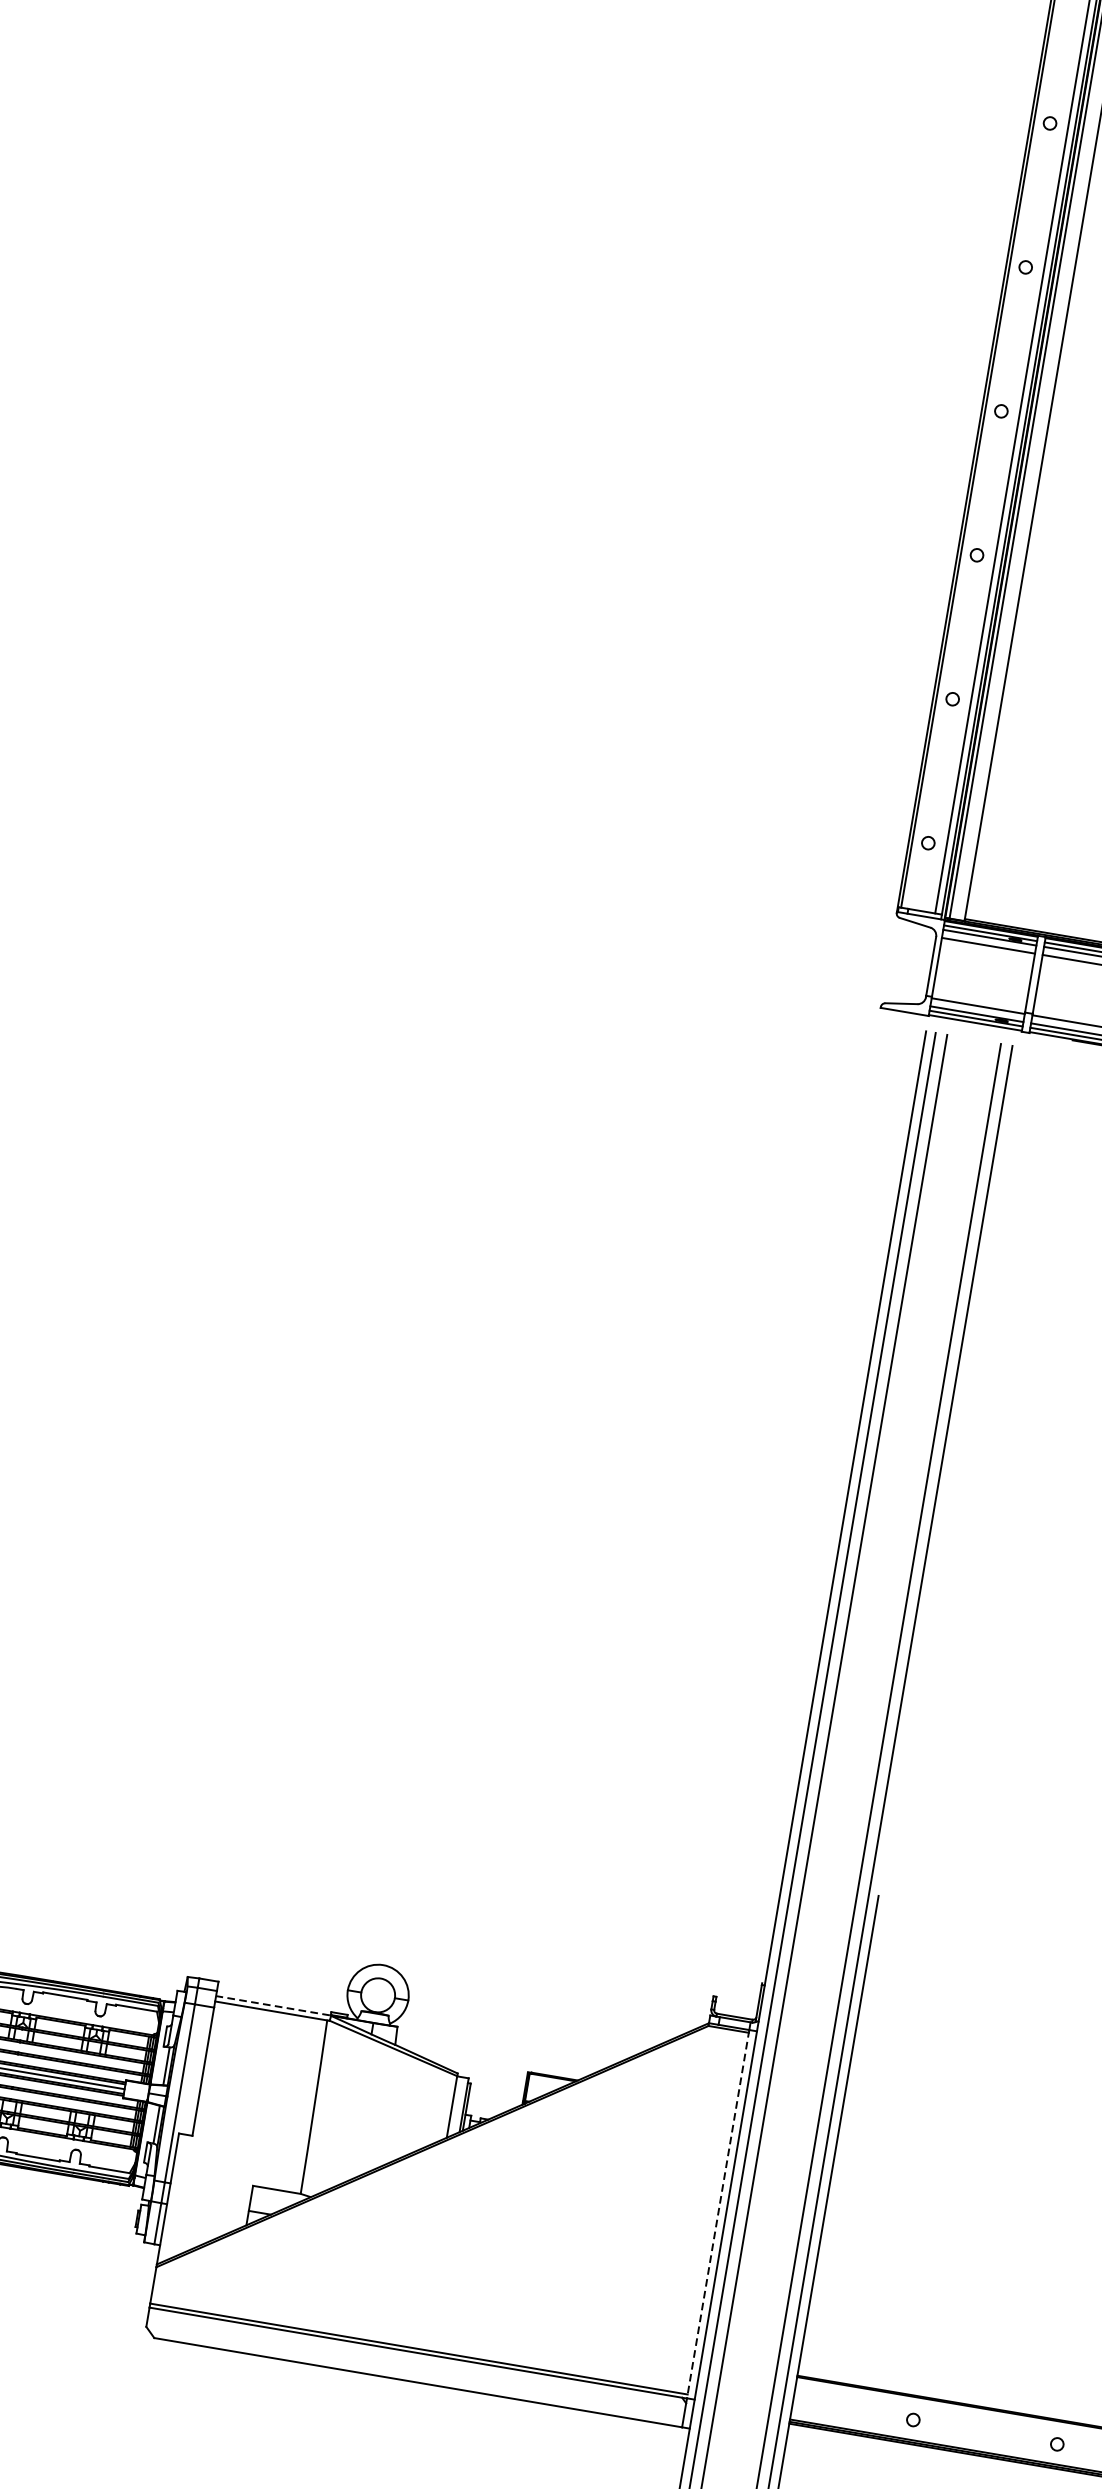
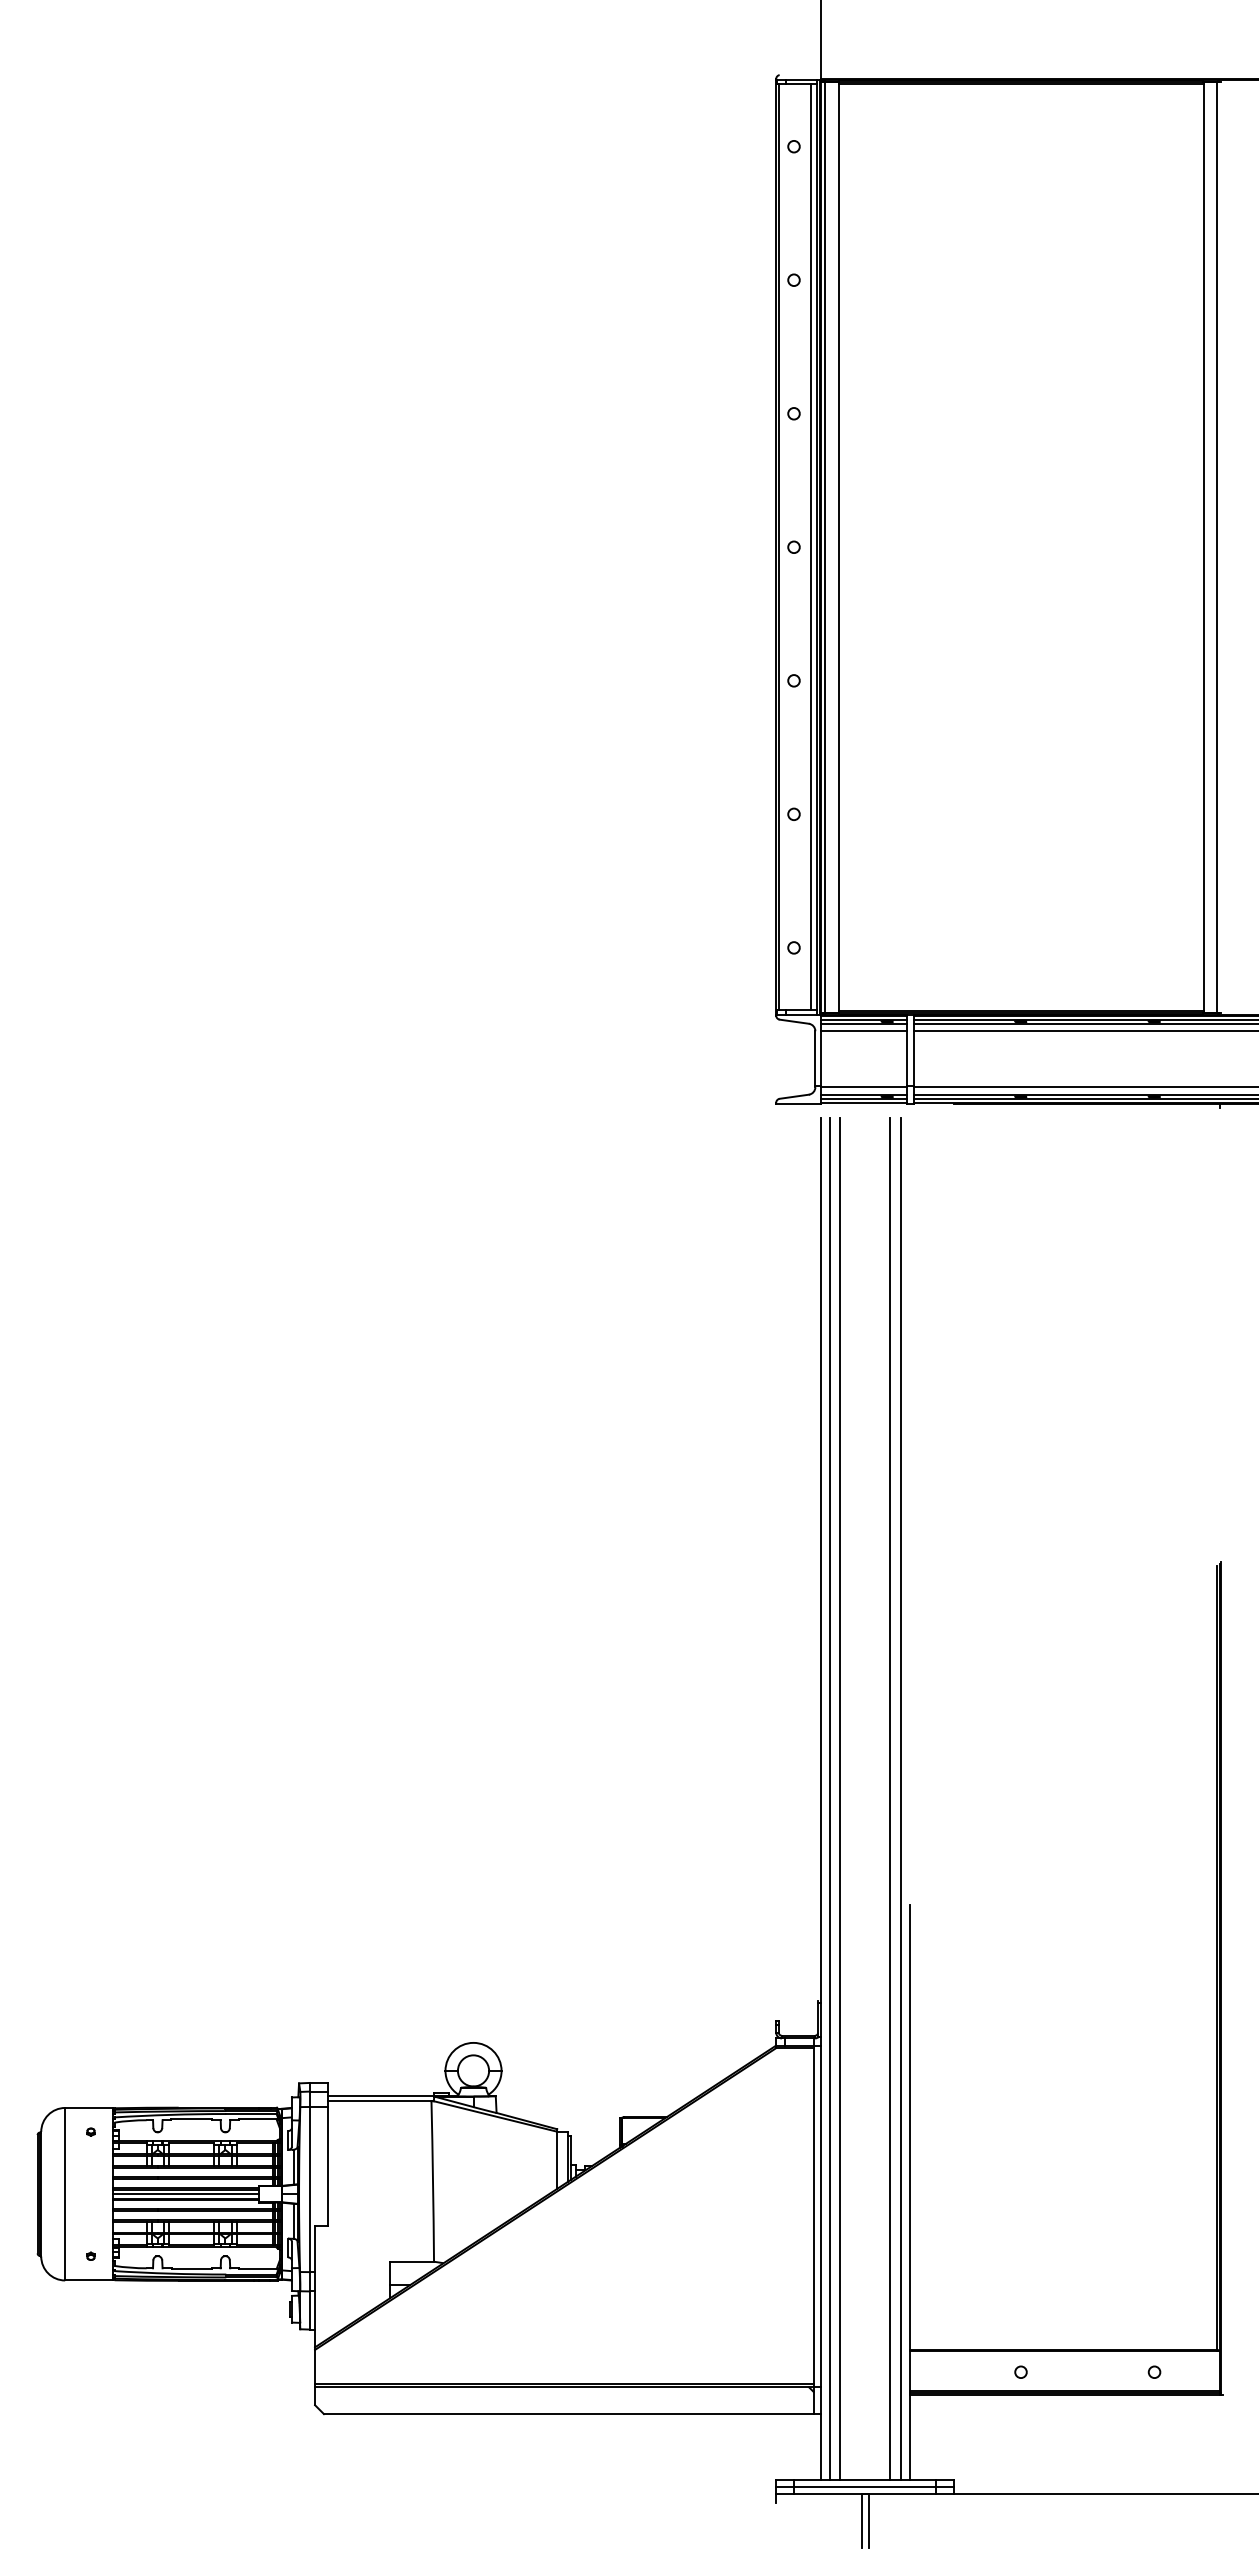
line: (273, 2005) -> (380, 2096), dashed -> solid
line: (718, 2214) -> (813, 2216), dashed -> solid

